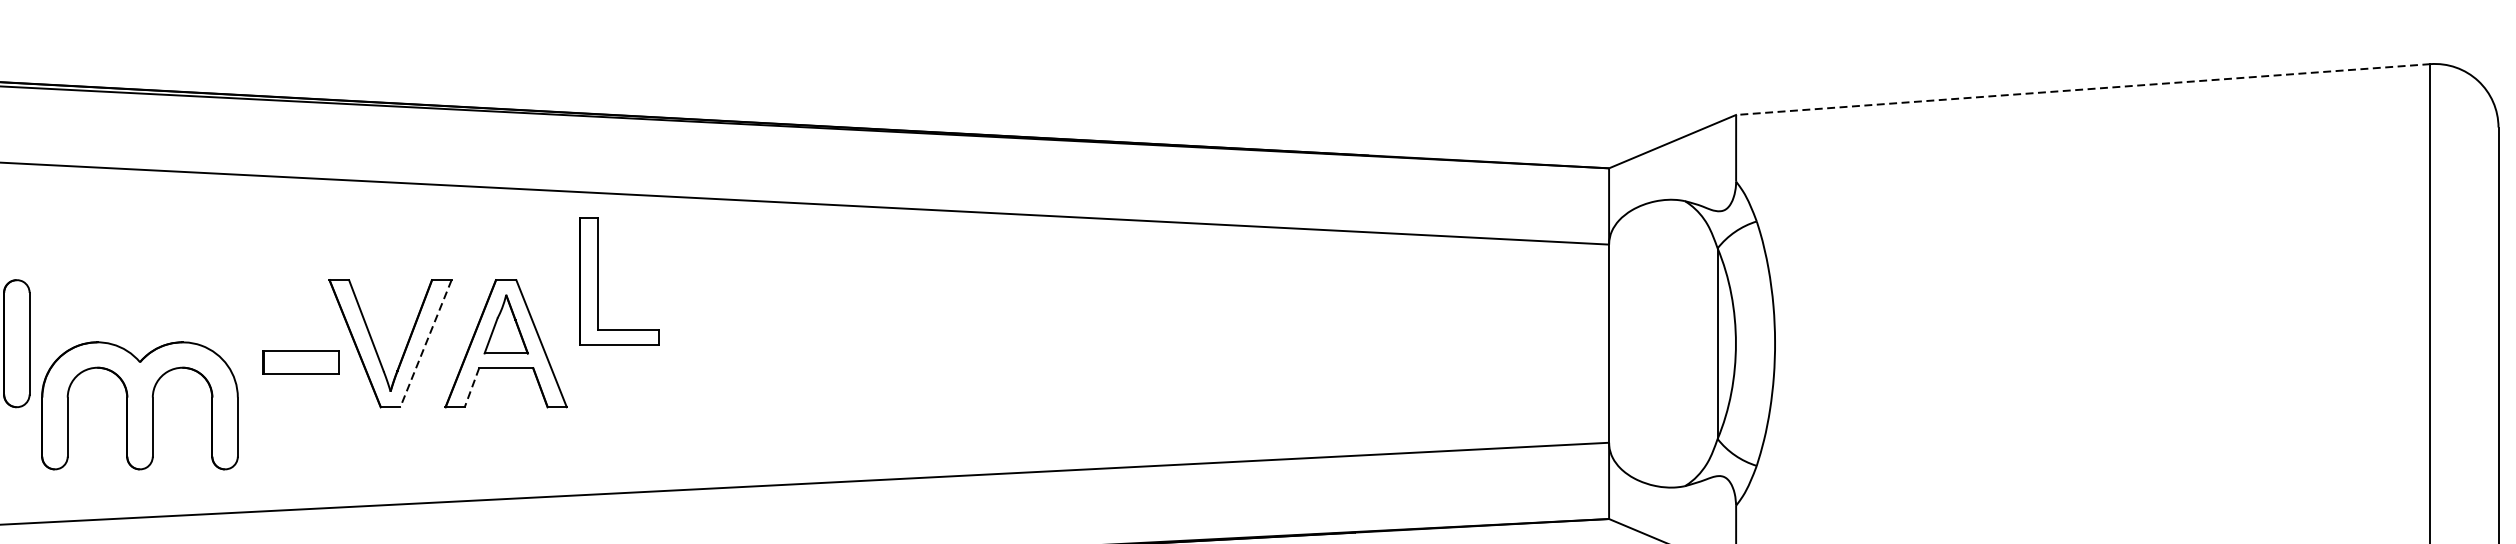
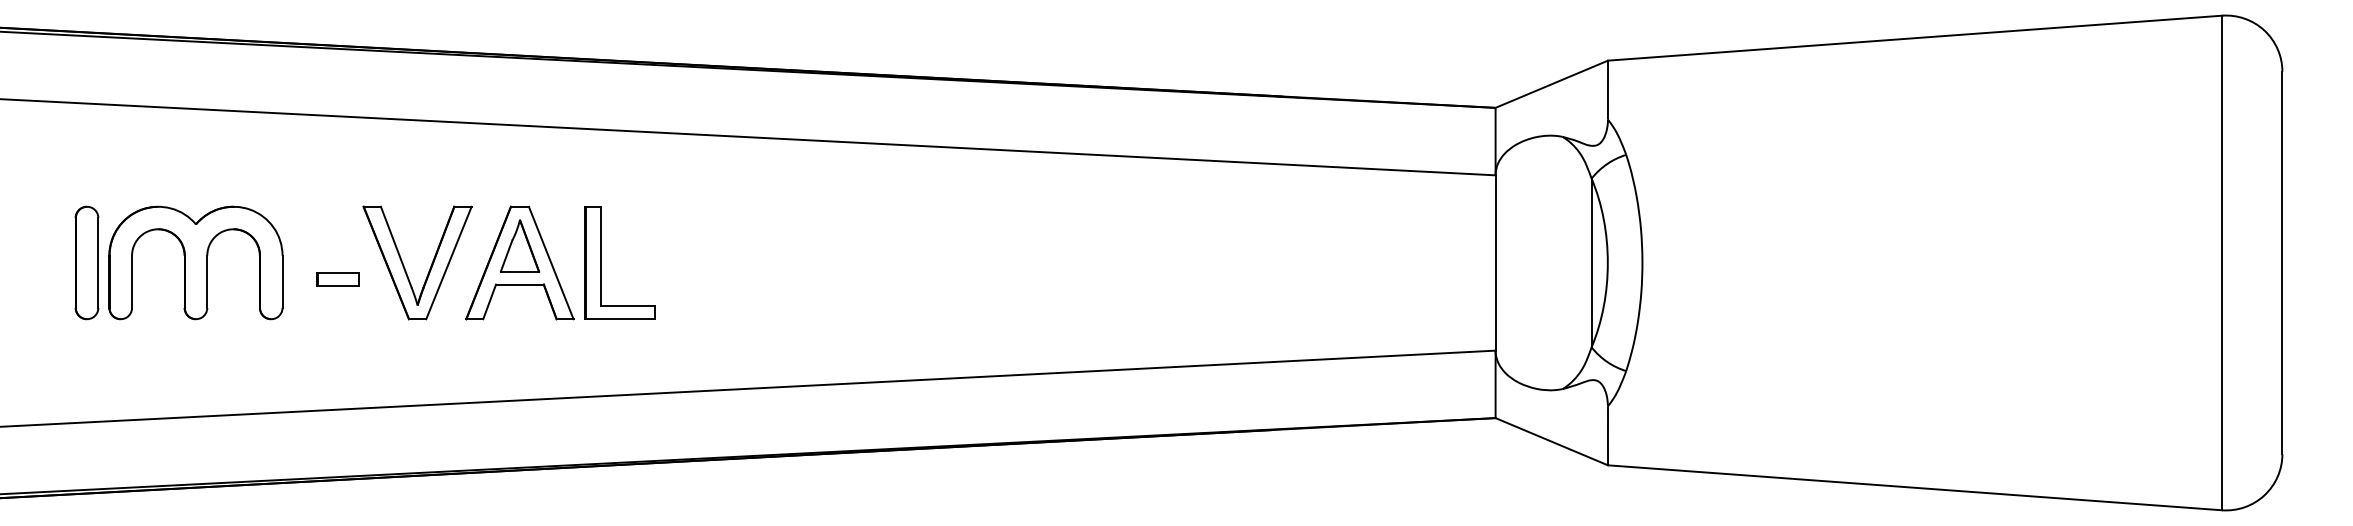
line: (2083, 89) -> (1915, 38), dashed -> solid
part: (598, 280) -> (601, 262), moved
line: (425, 344) -> (448, 263), dashed -> solid
part: (299, 362) -> (337, 279), size x0.62
line: (471, 388) -> (489, 302), dashed -> solid
part: (139, 405) -> (195, 262), moved

